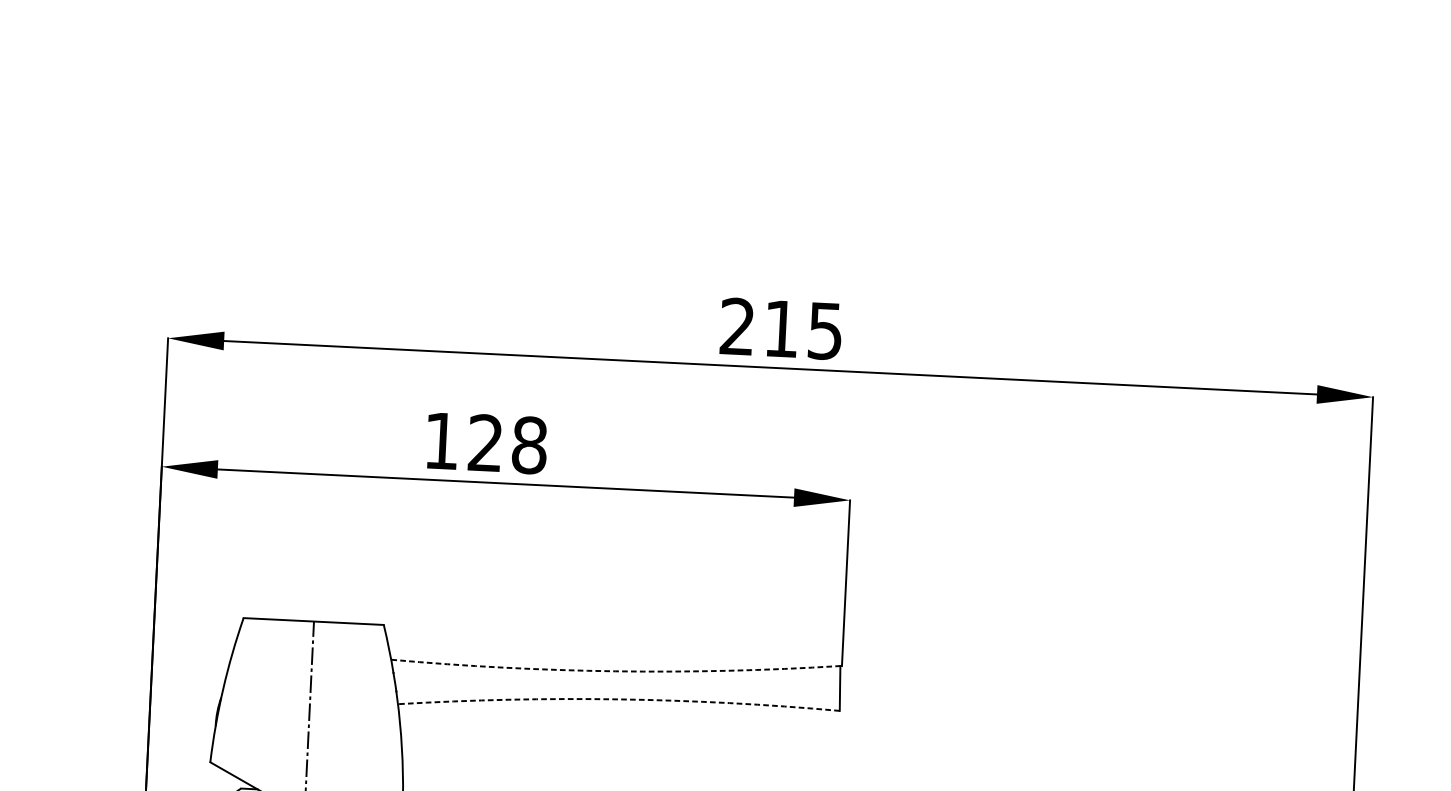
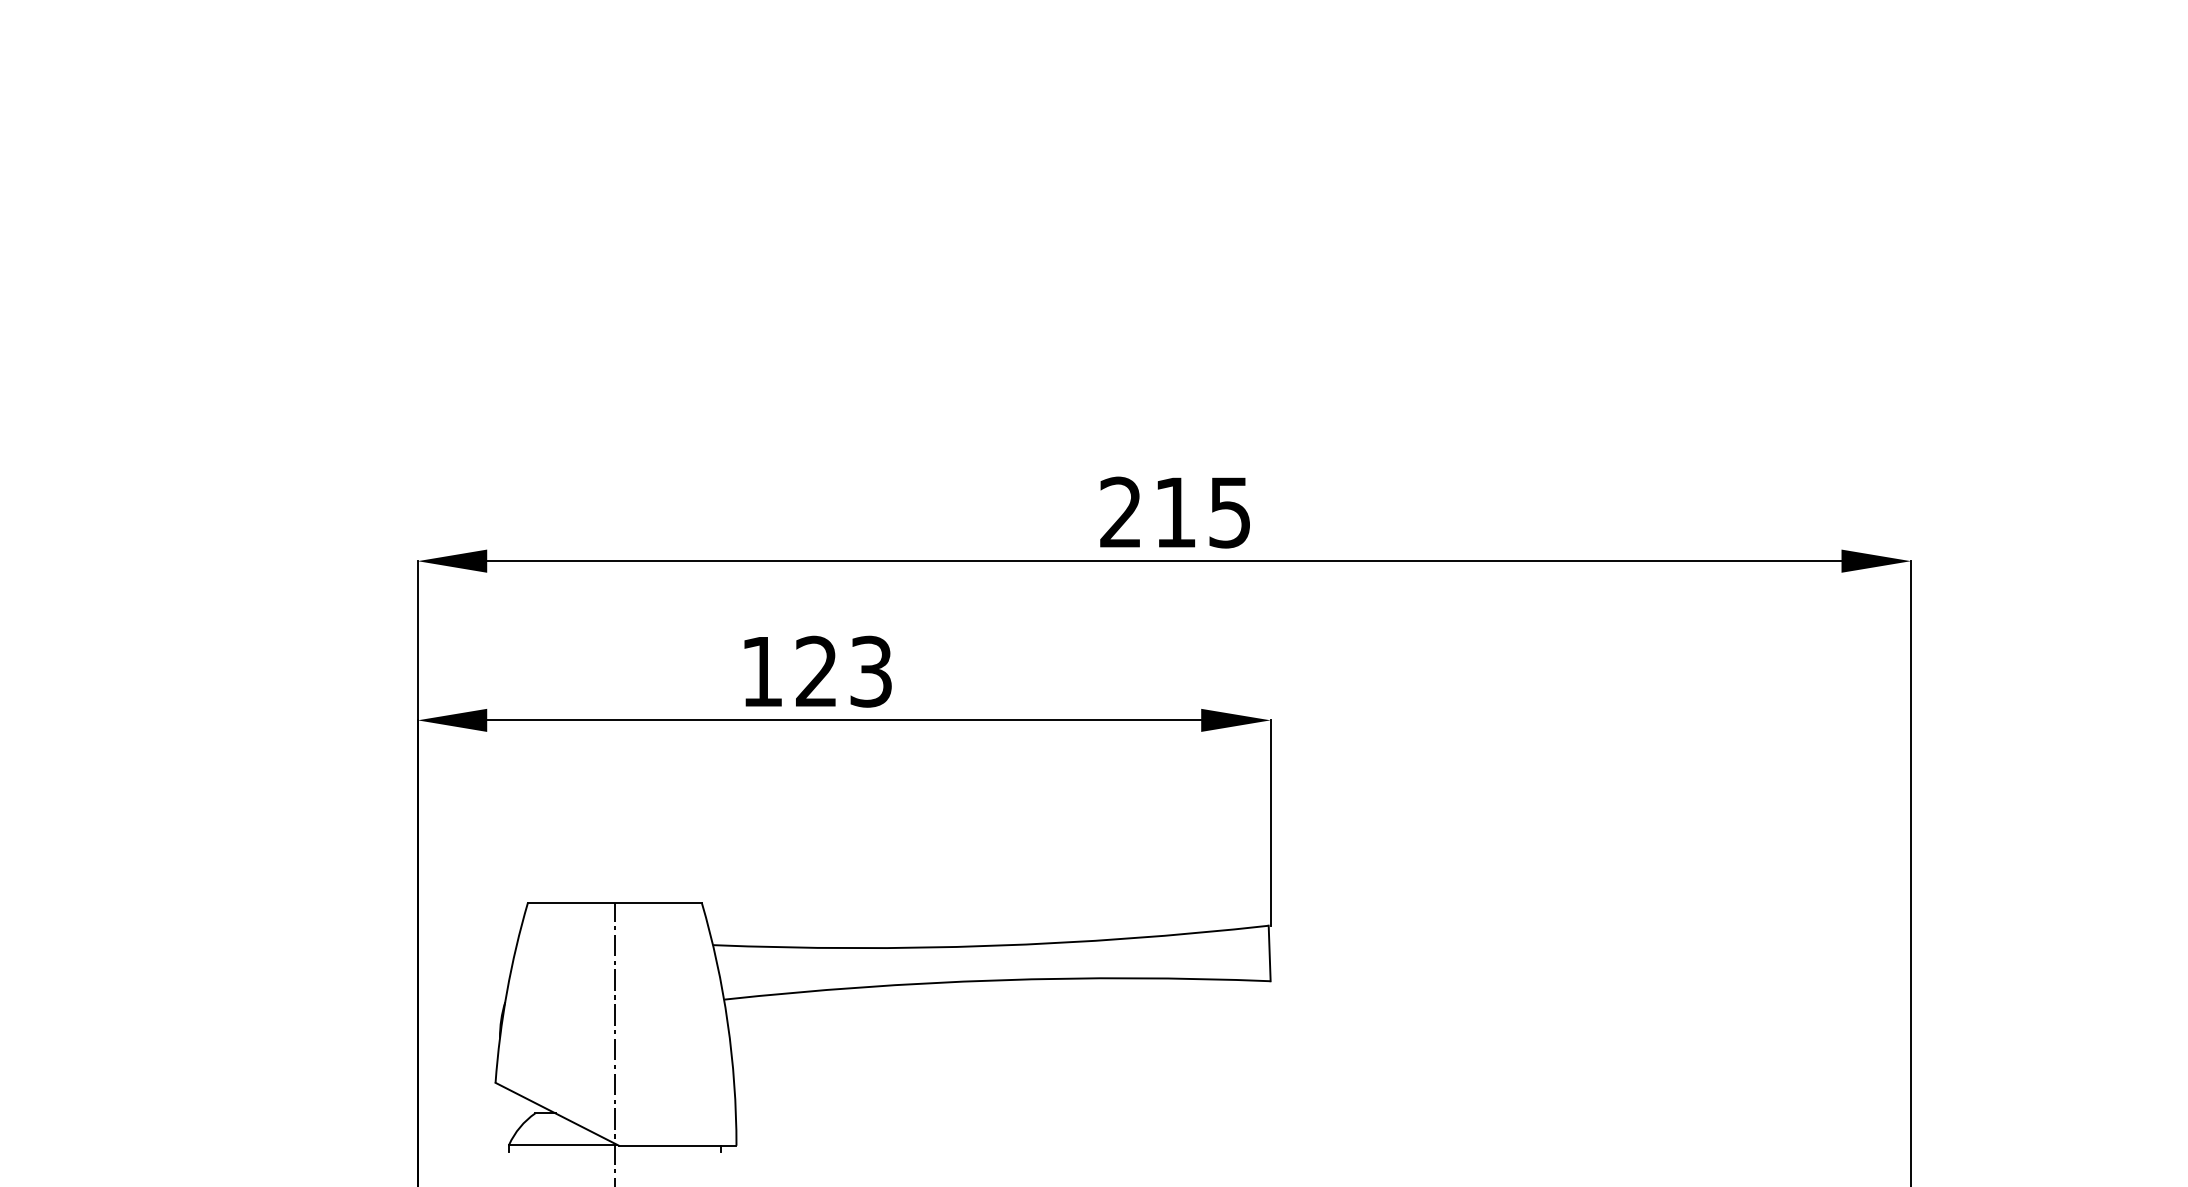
text: (529, 445) -> (871, 671), 128 -> 123
arc: (615, 671) -> (991, 945), dashed -> solid
arc: (619, 699) -> (997, 980), dashed -> solid

